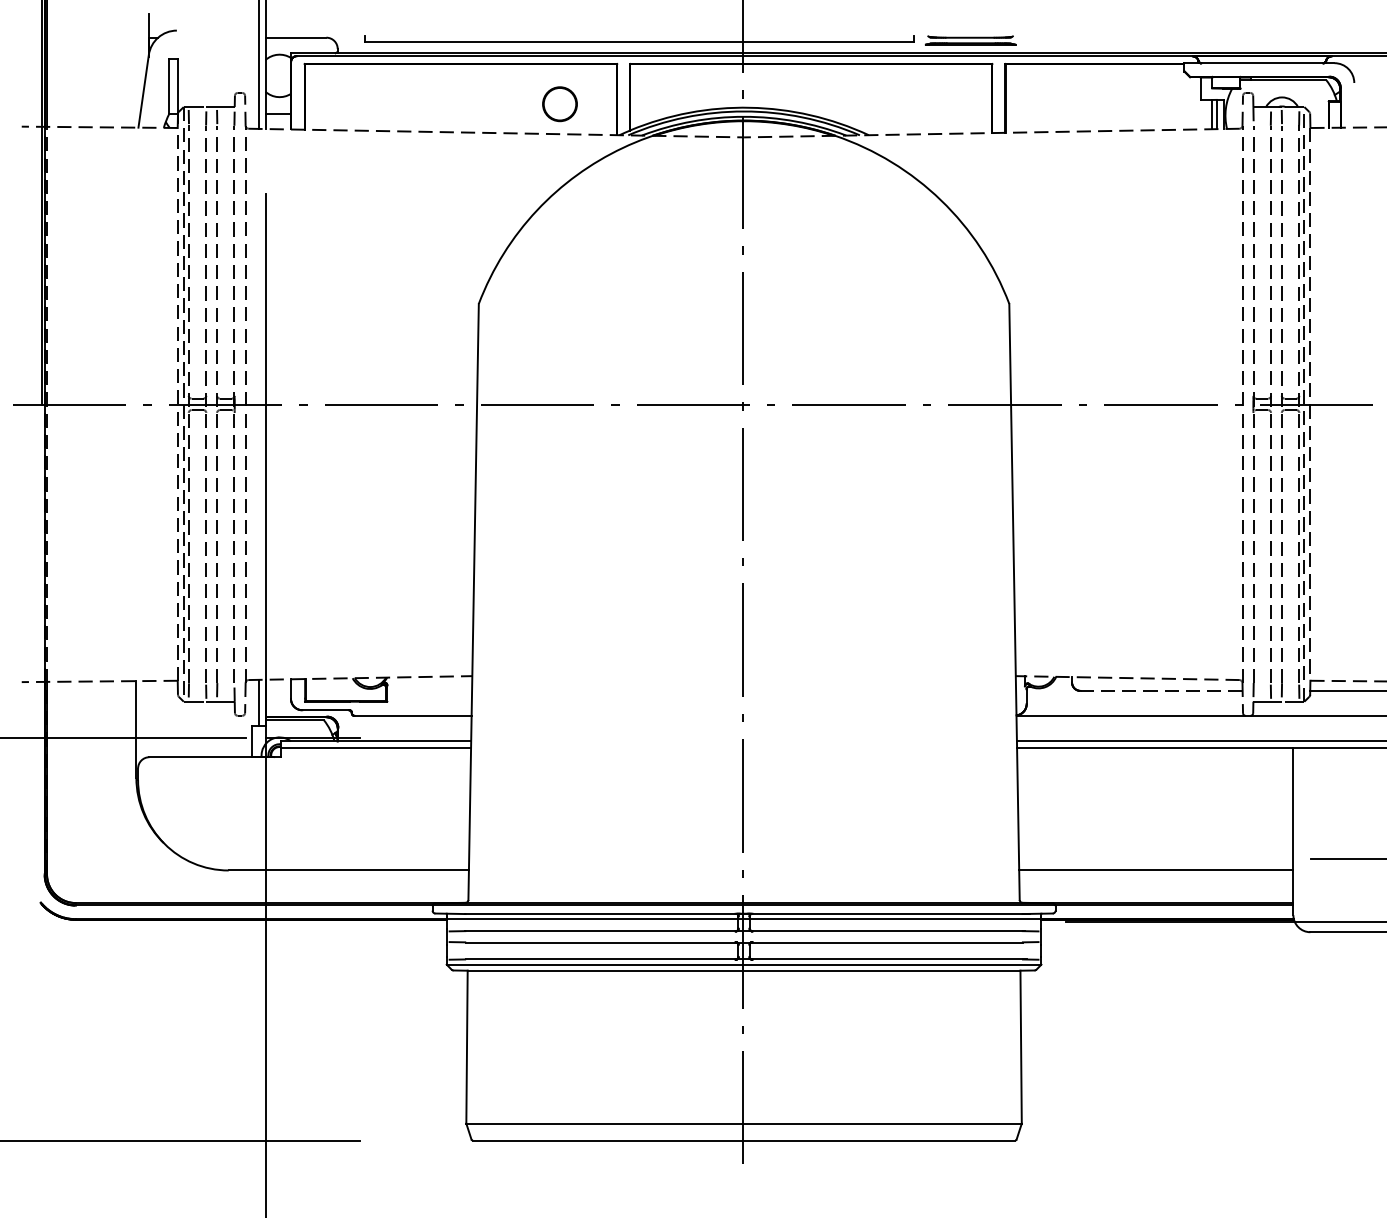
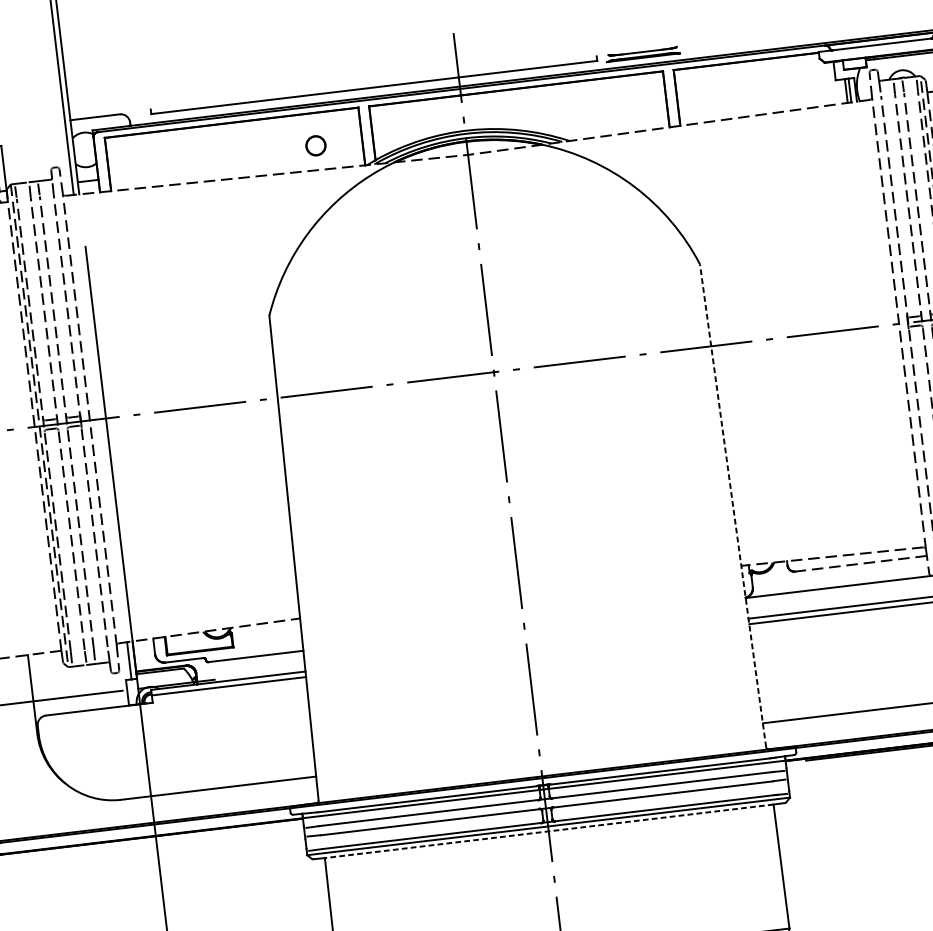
part: (559, 104) -> (315, 146), size x0.7
line: (1014, 601) -> (733, 505), solid -> dashed
line: (743, 970) -> (548, 831), solid -> dashed

